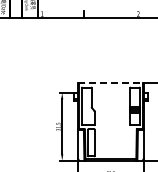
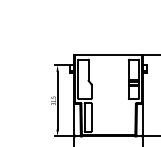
line: (110, 82) -> (108, 54), dashed -> solid

